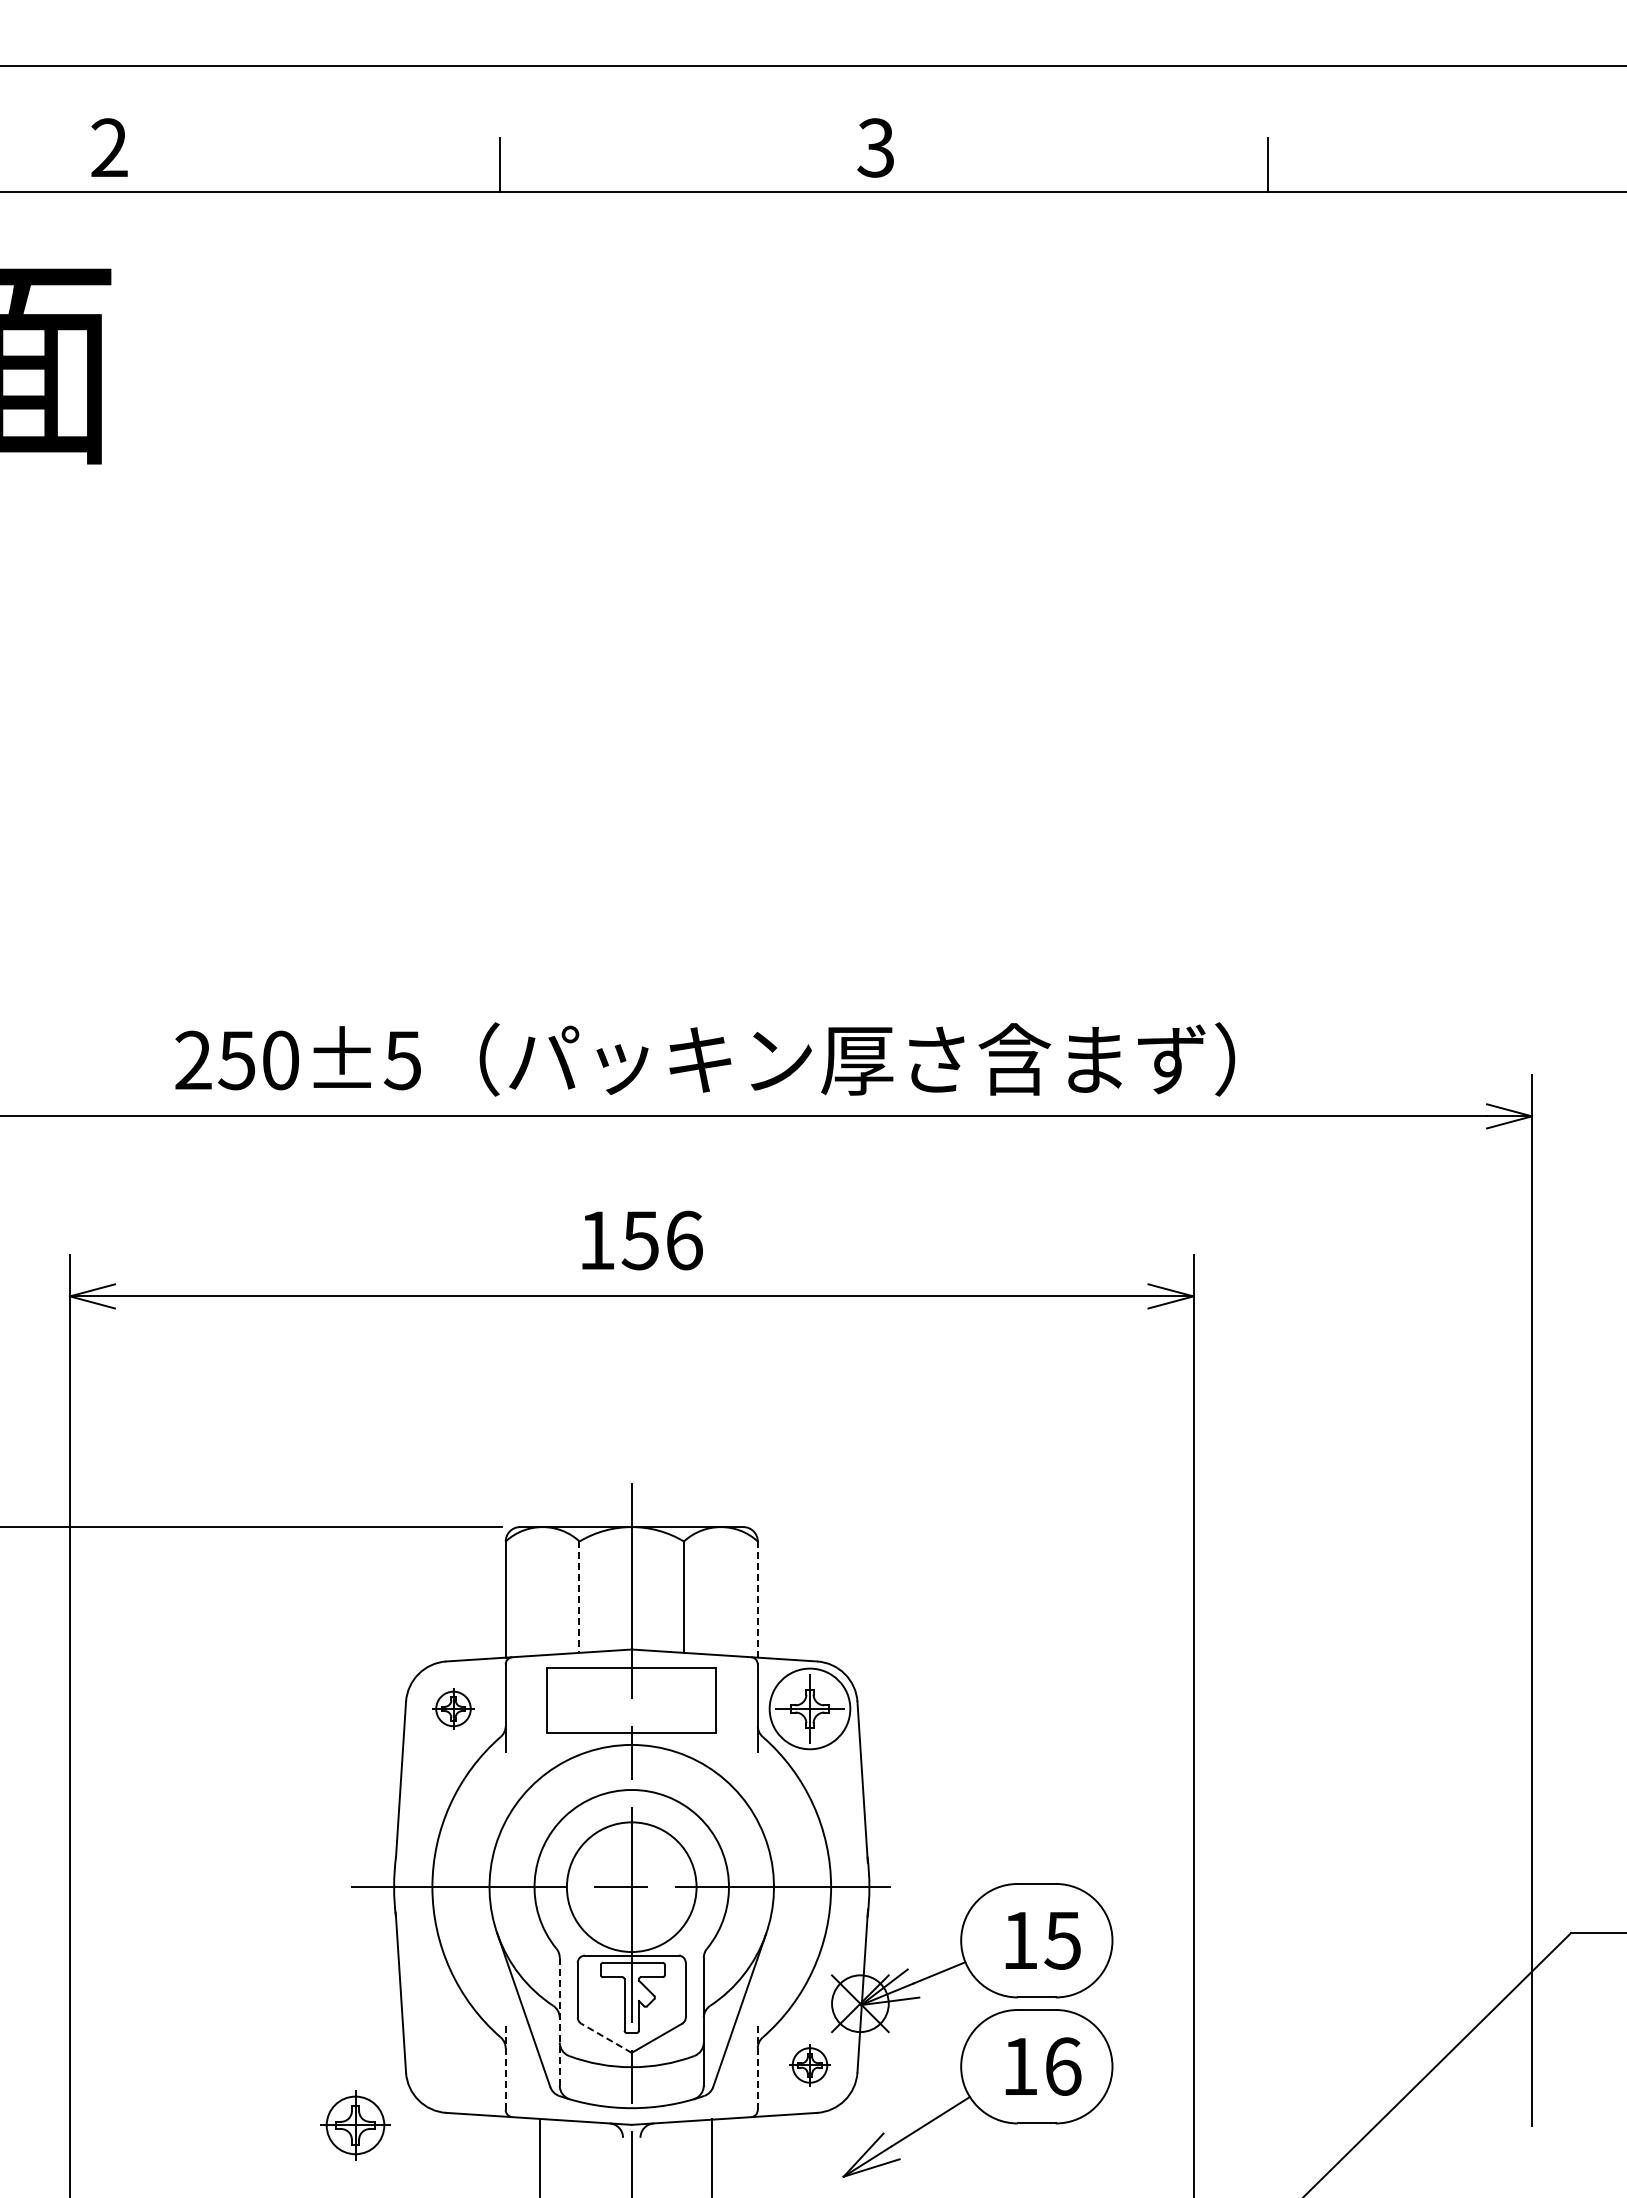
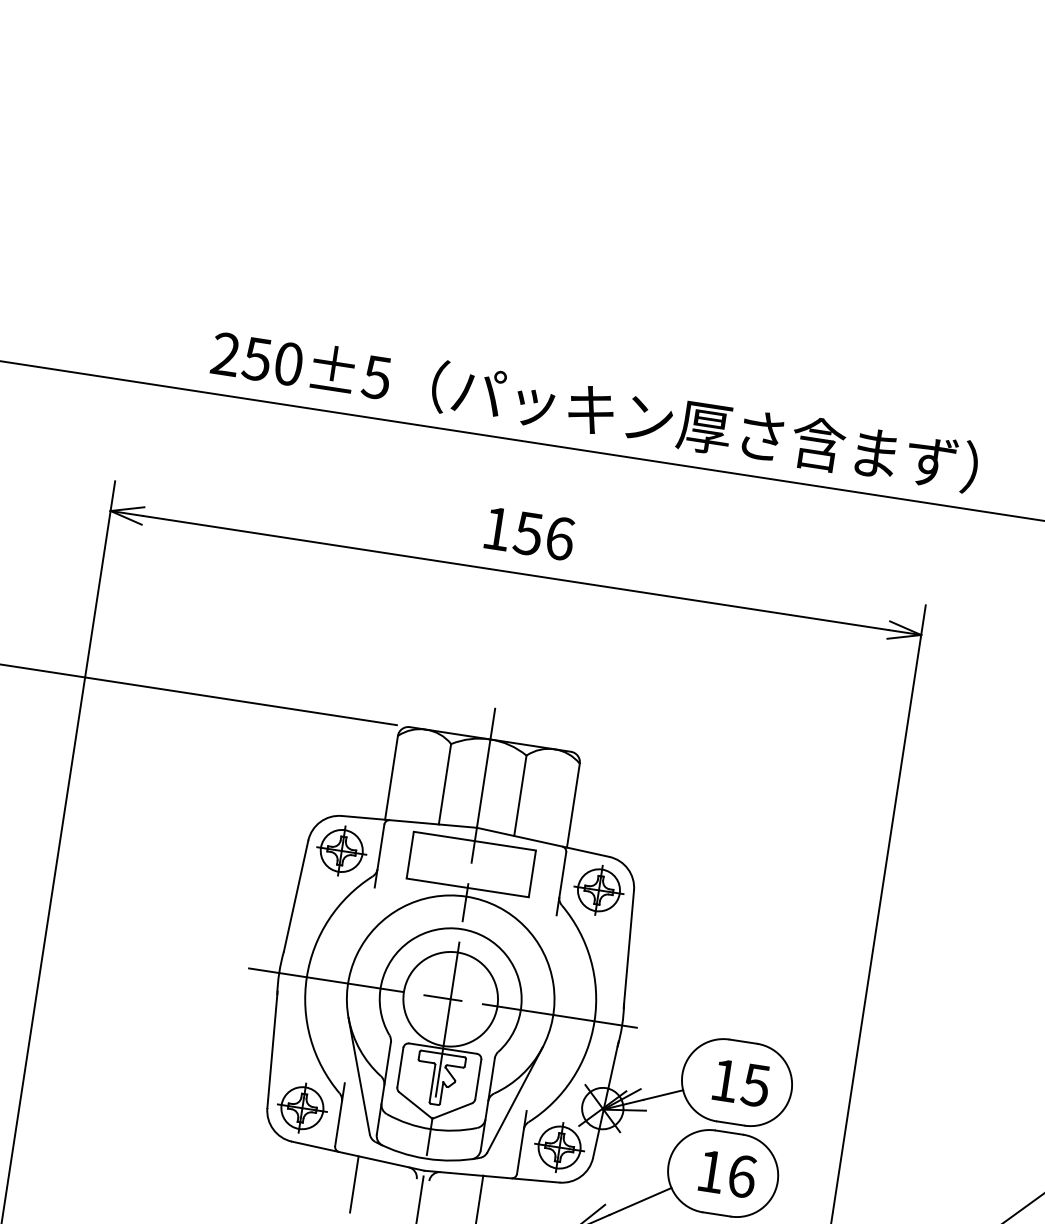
line: (579, 1597) -> (444, 784), dashed -> solid
line: (757, 1599) -> (573, 805), dashed -> solid
part: (453, 1708) -> (341, 850), size x1.67
circle: (809, 1708) -> (598, 889), size x0.71
line: (559, 2021) -> (383, 1088), dashed -> solid
line: (606, 2038) -> (415, 1105), dashed -> solid
part: (809, 2065) -> (559, 1147), size x1.67
line: (505, 2066) -> (339, 1114), dashed -> solid
line: (757, 2066) -> (521, 1142), dashed -> solid
part: (355, 2125) -> (302, 1108), moved

